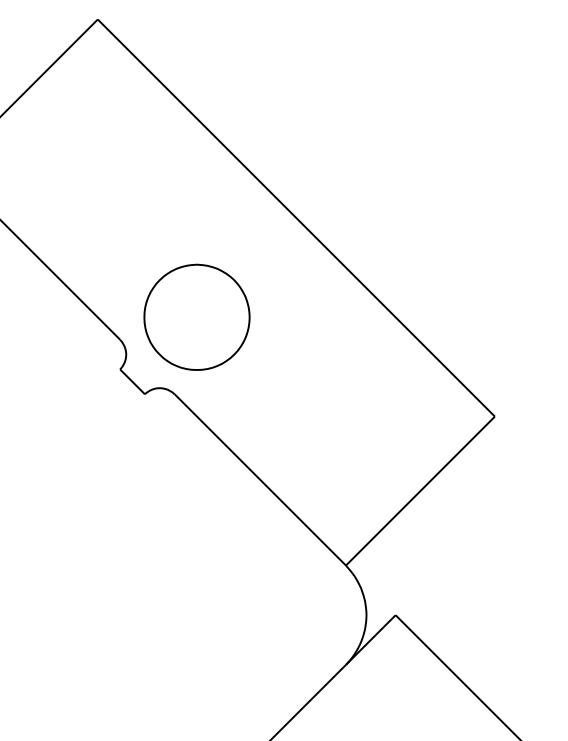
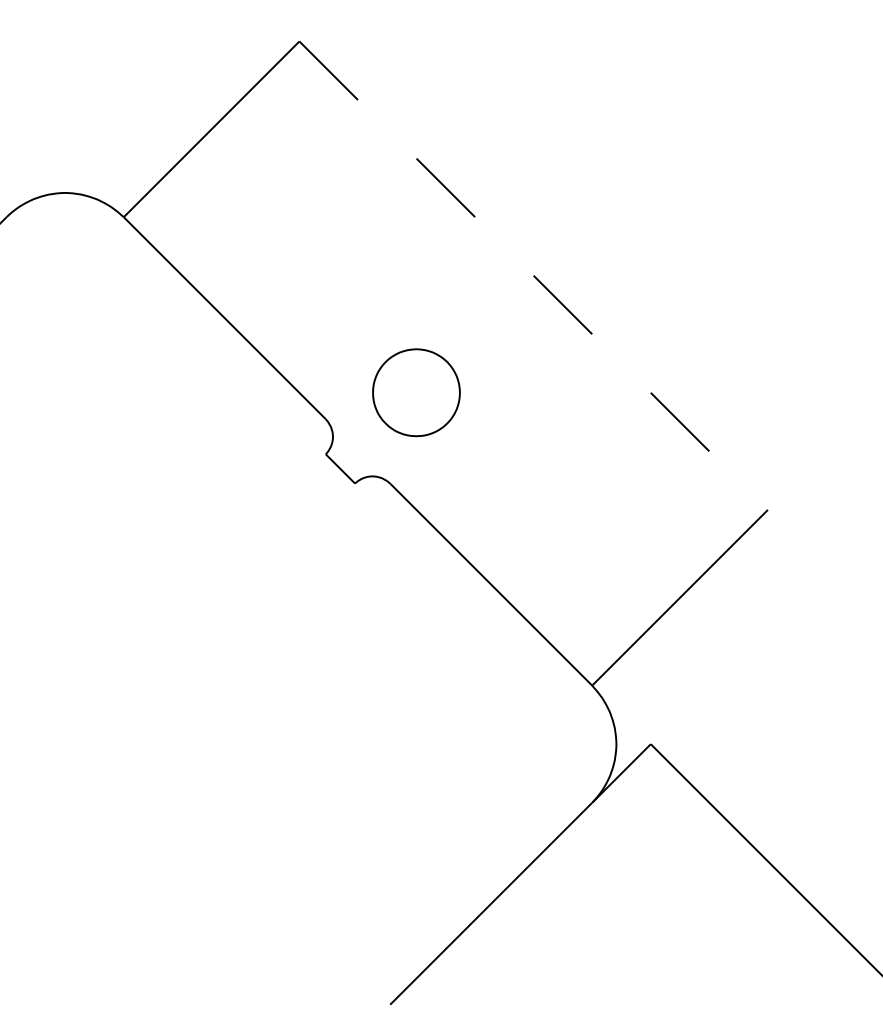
line: (297, 218) -> (534, 276), solid -> dashed
part: (197, 317) -> (416, 392), size x0.7

